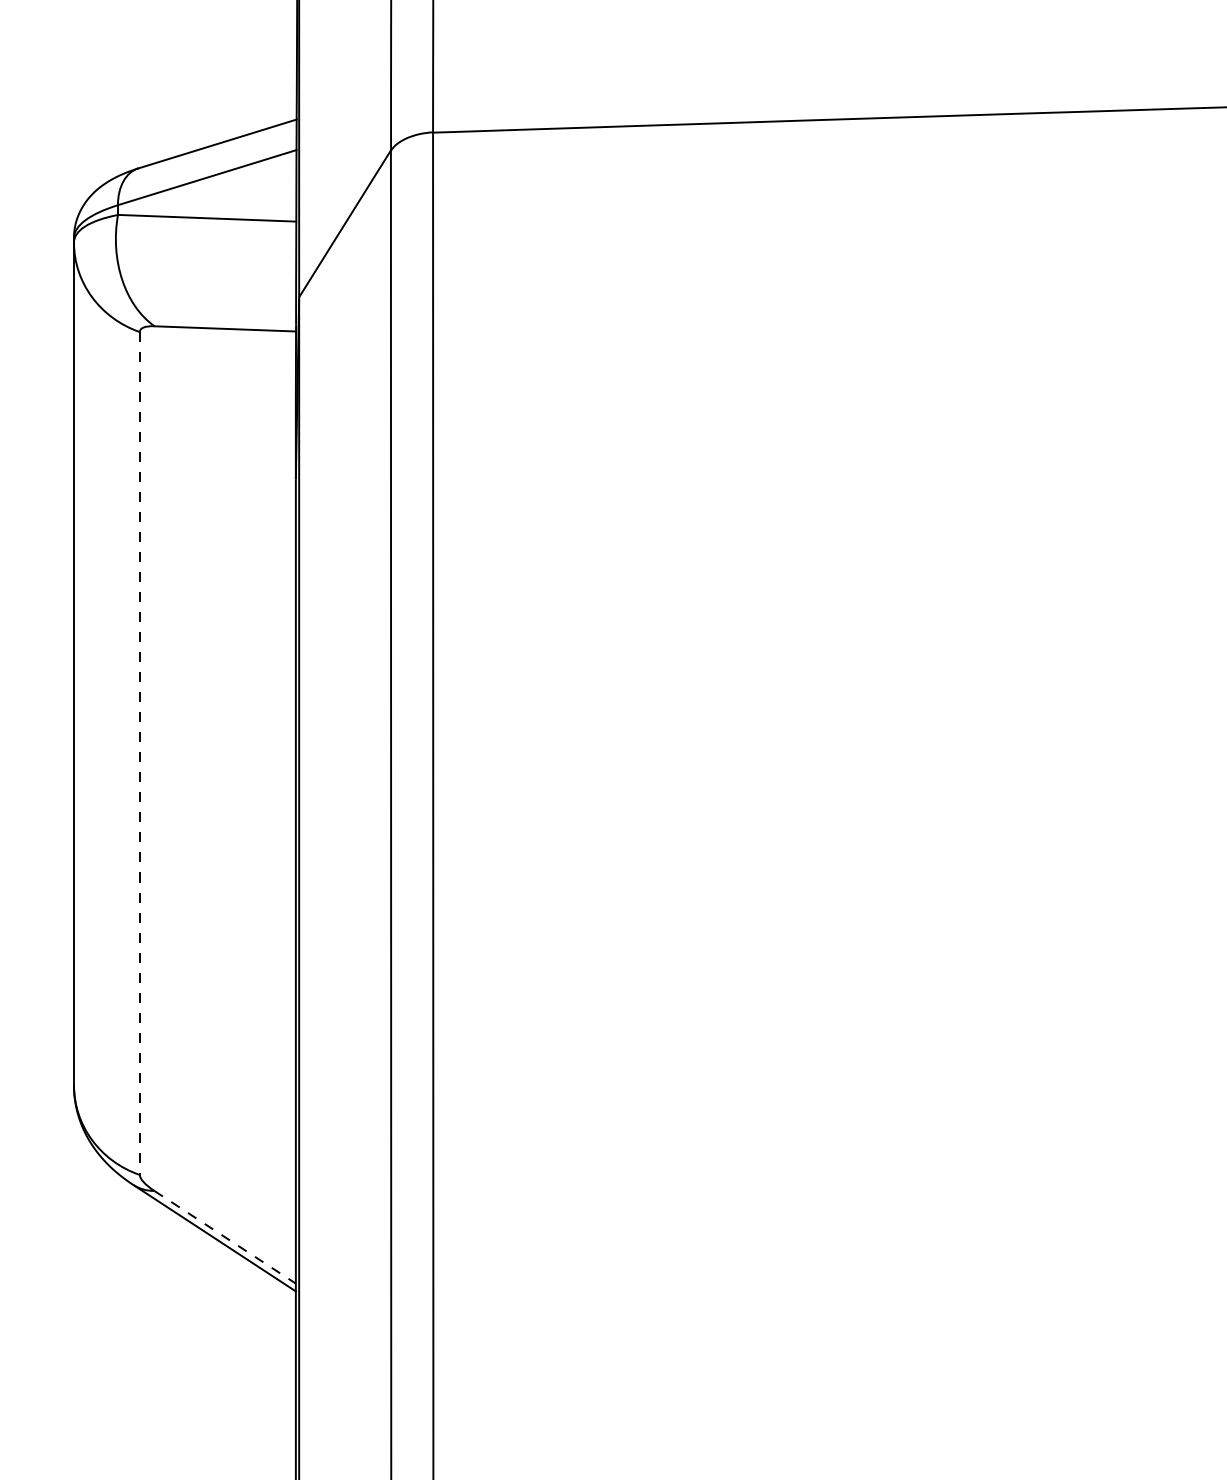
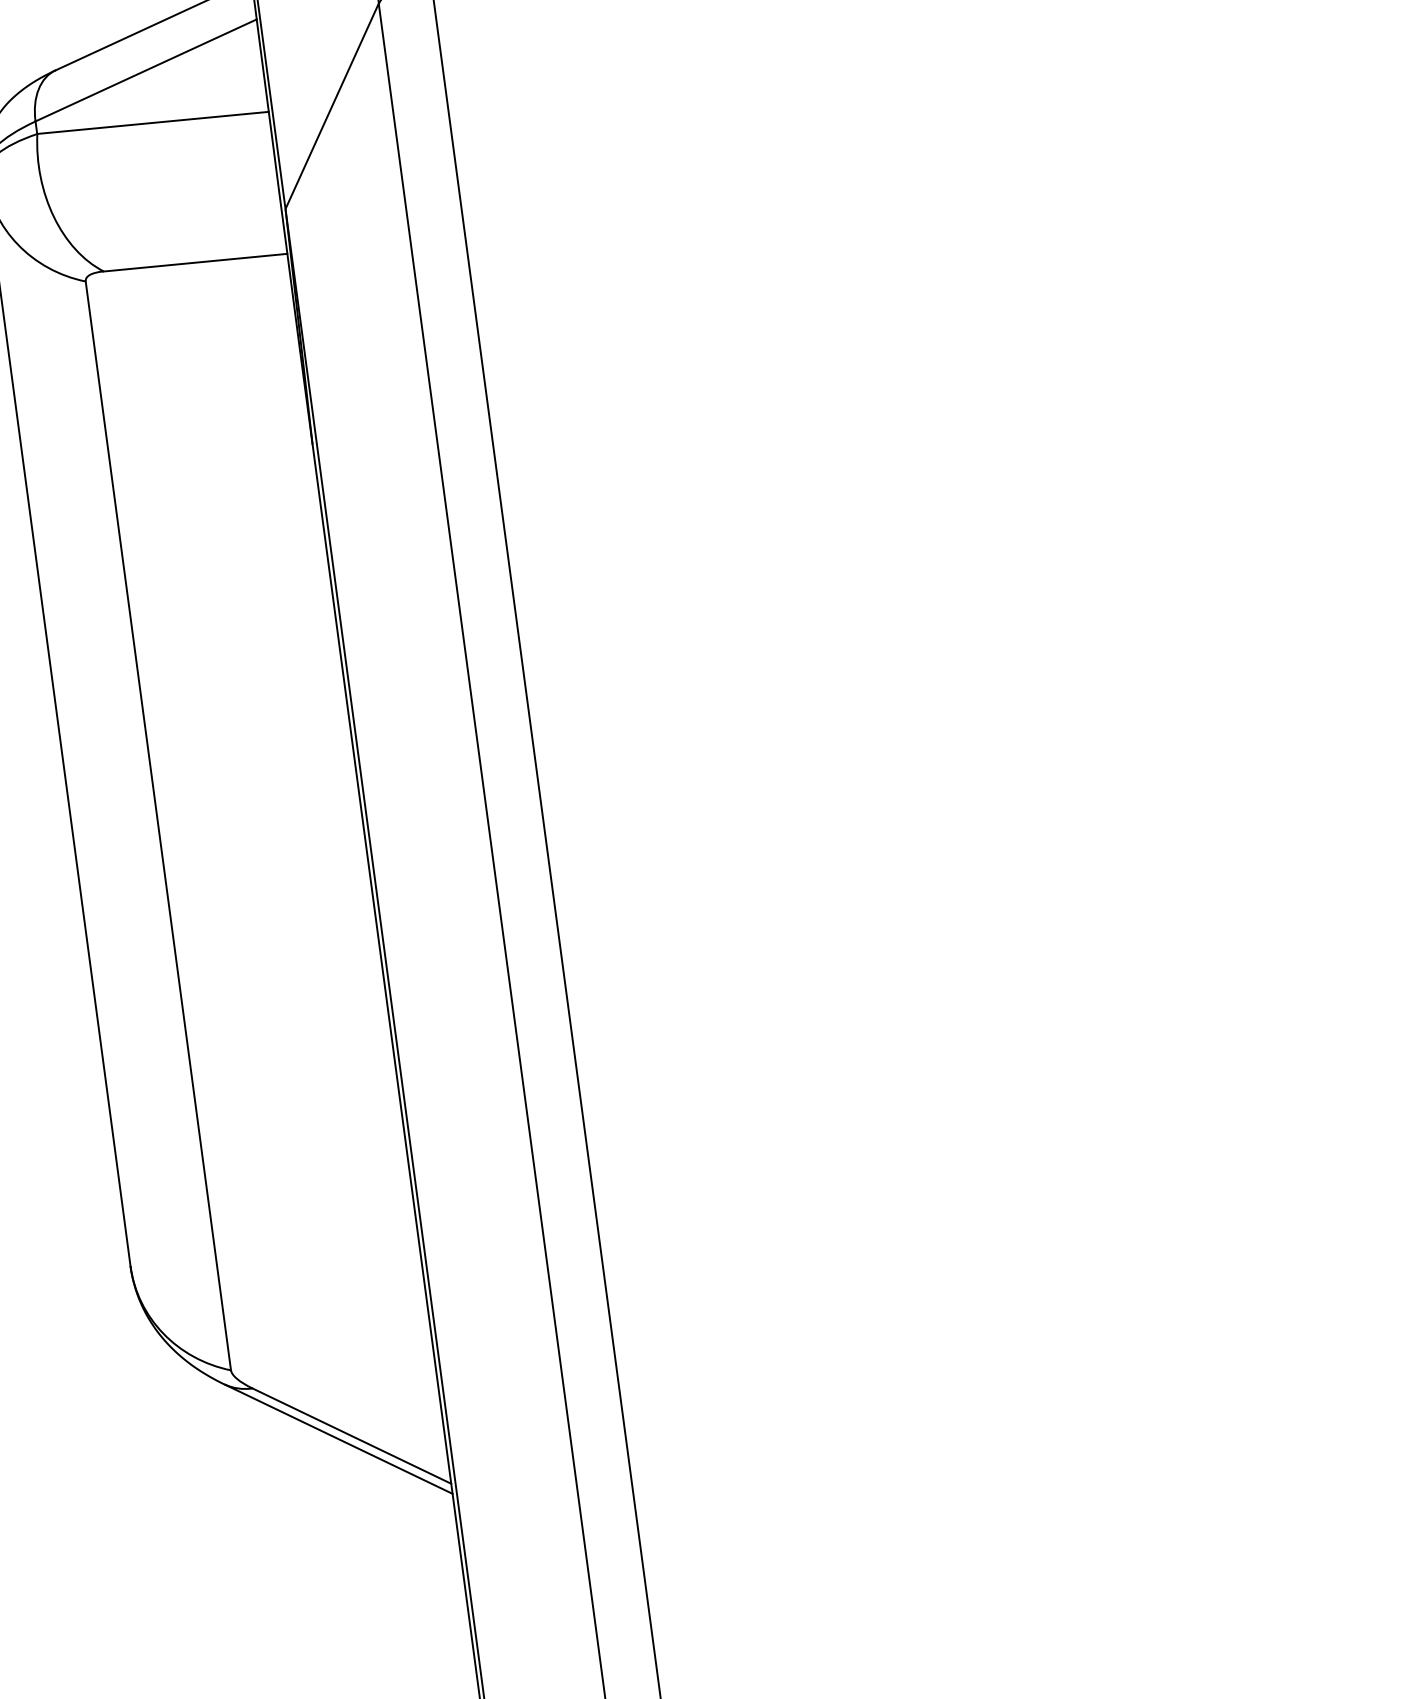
line: (139, 754) -> (158, 827), dashed -> solid
line: (225, 1237) -> (352, 1436), dashed -> solid

